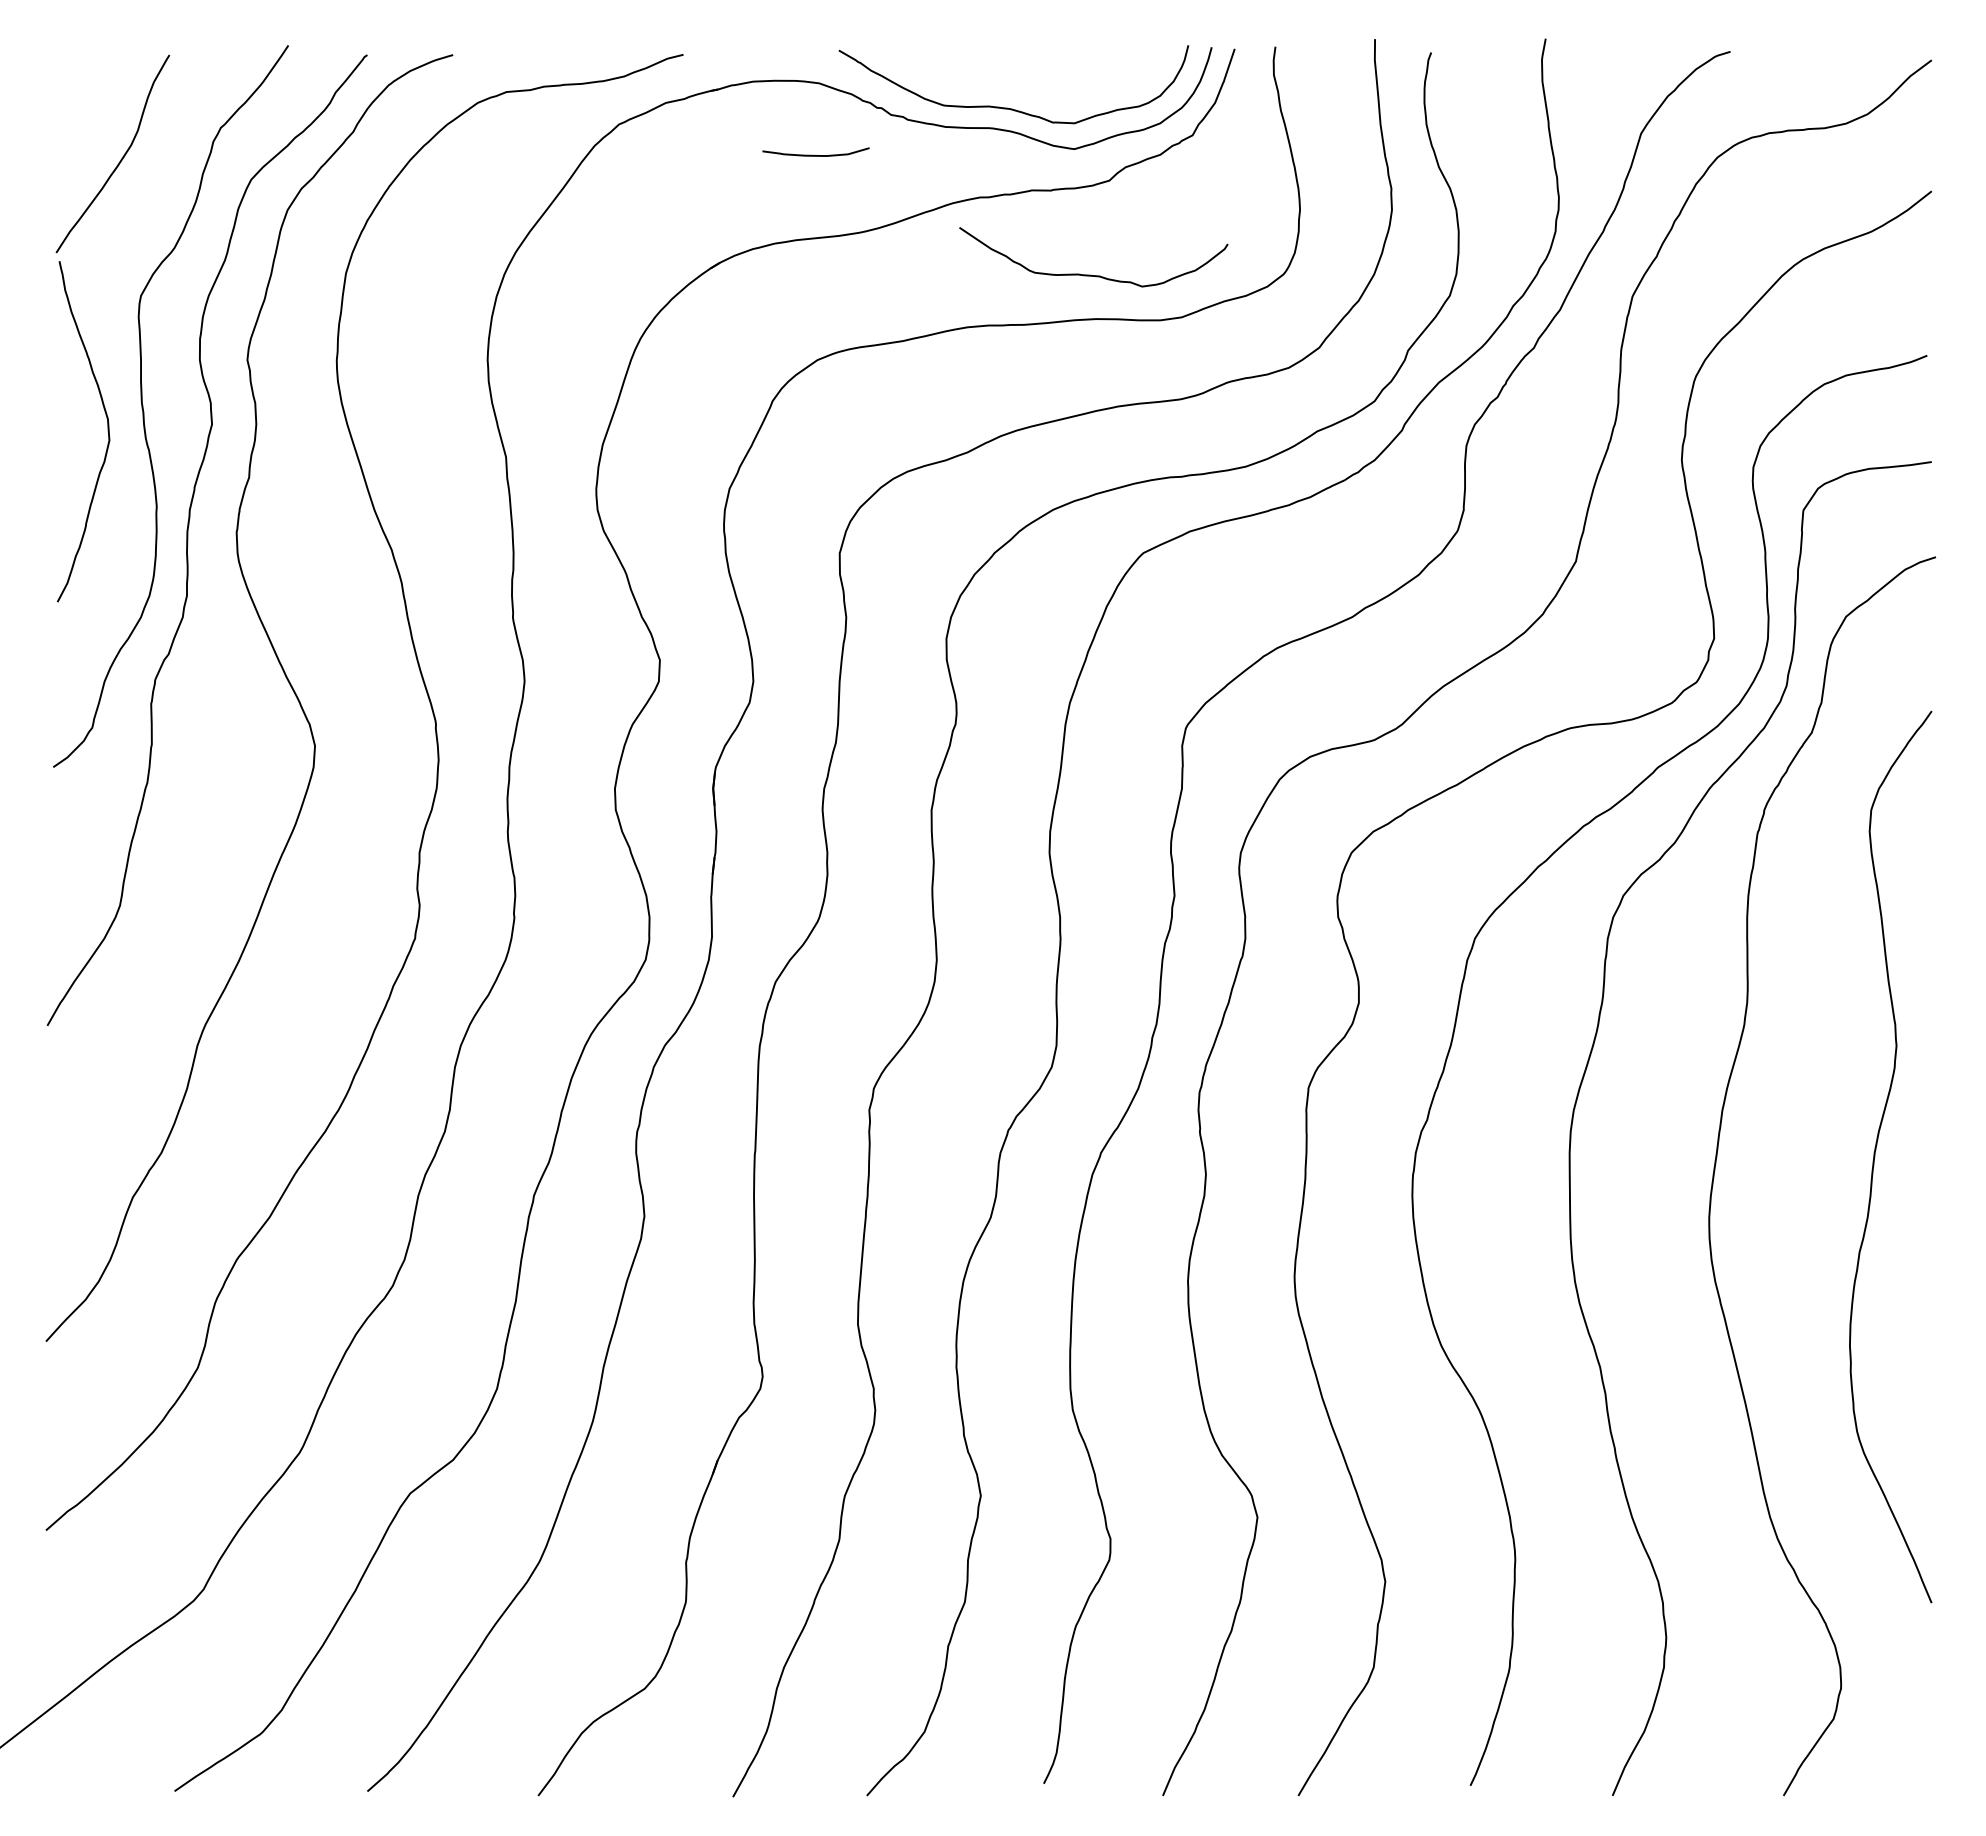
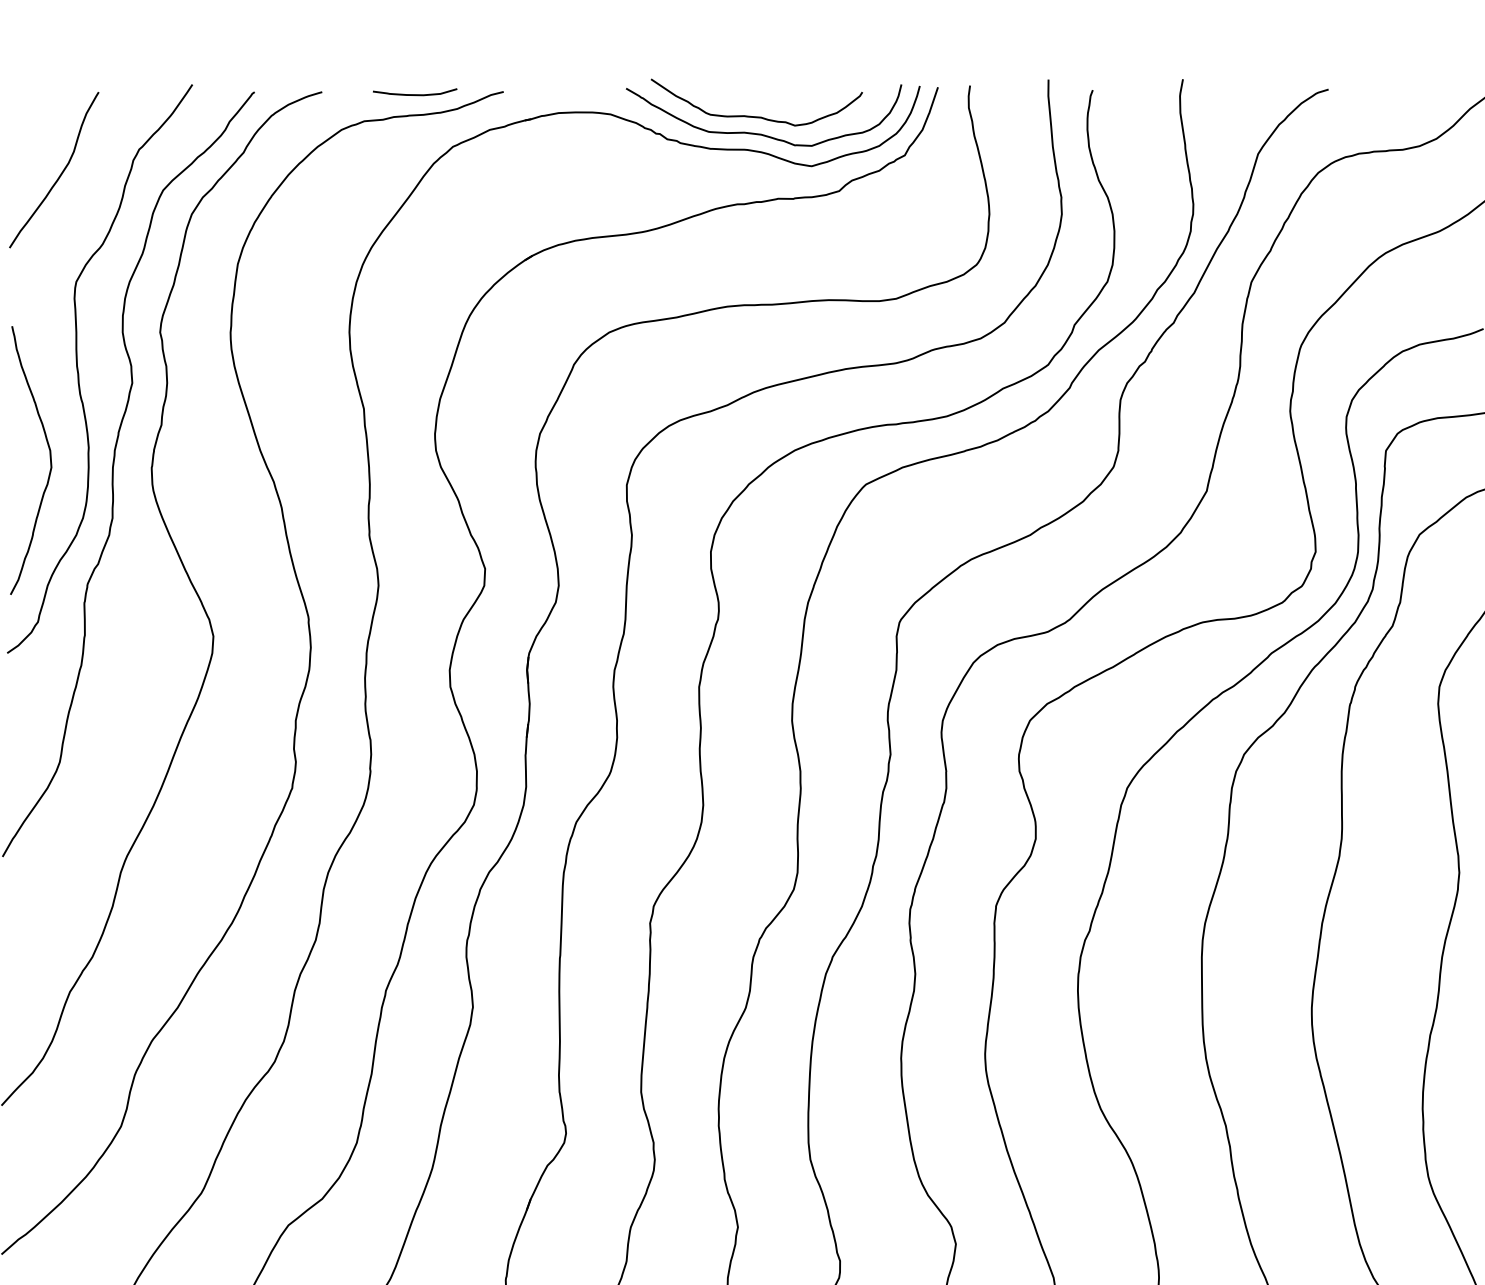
curve: (813, 154) -> (413, 94), moved
curve: (1091, 274) -> (755, 116), moved
curve: (107, 431) -> (49, 460), moved

